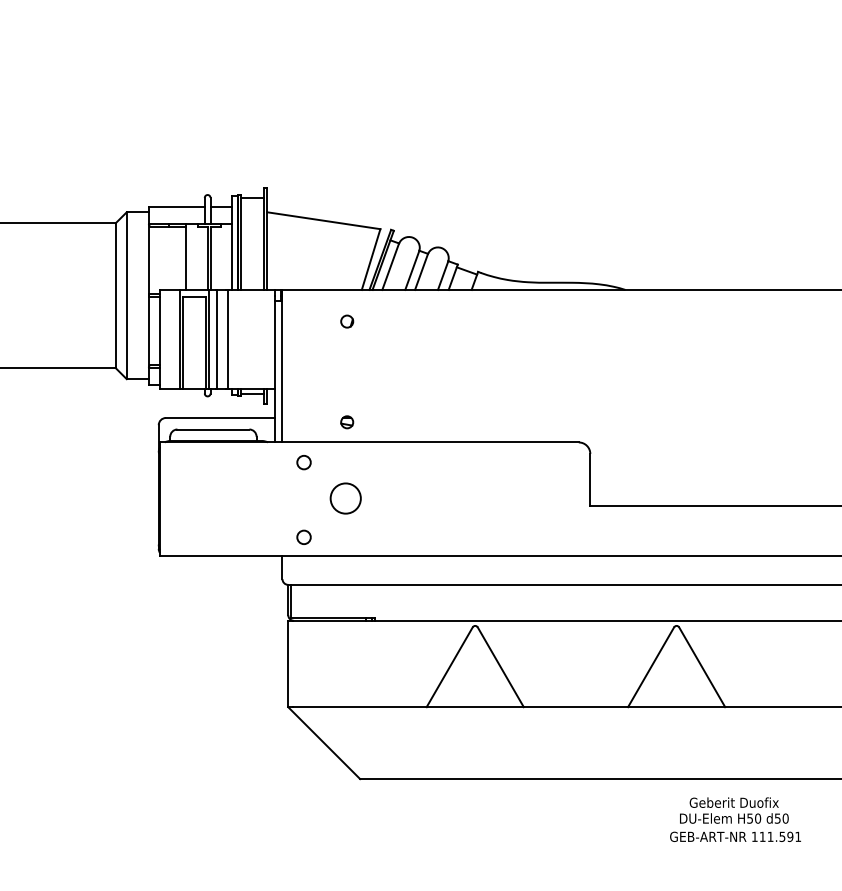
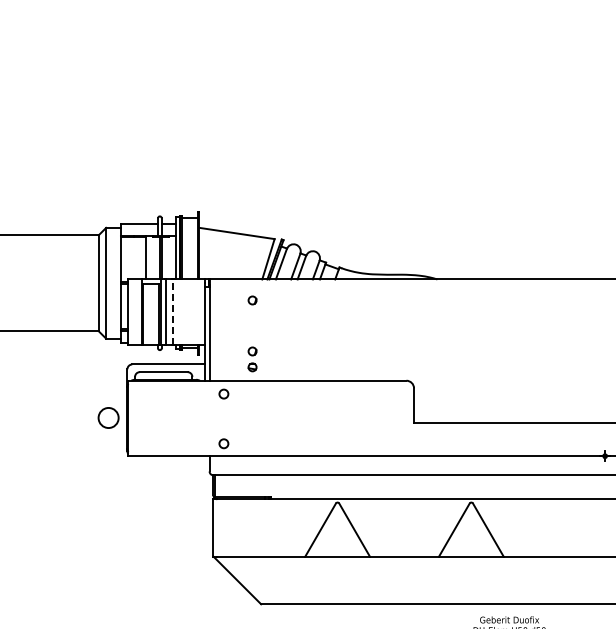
line: (228, 339) -> (173, 312), solid -> dashed
part: (347, 398) -> (252, 351), added
circle: (345, 497) -> (108, 417), moved

